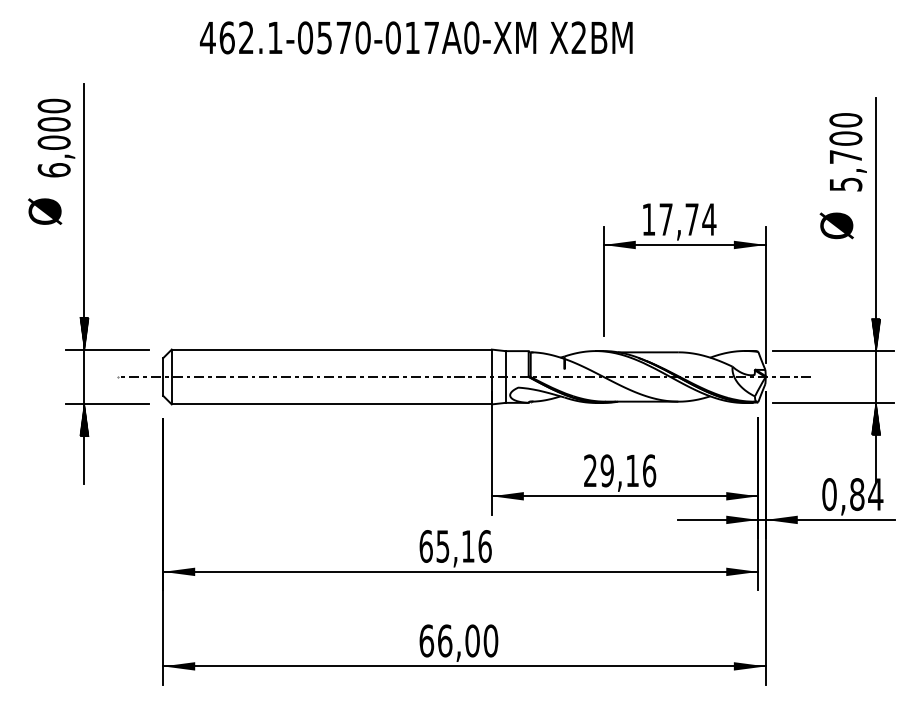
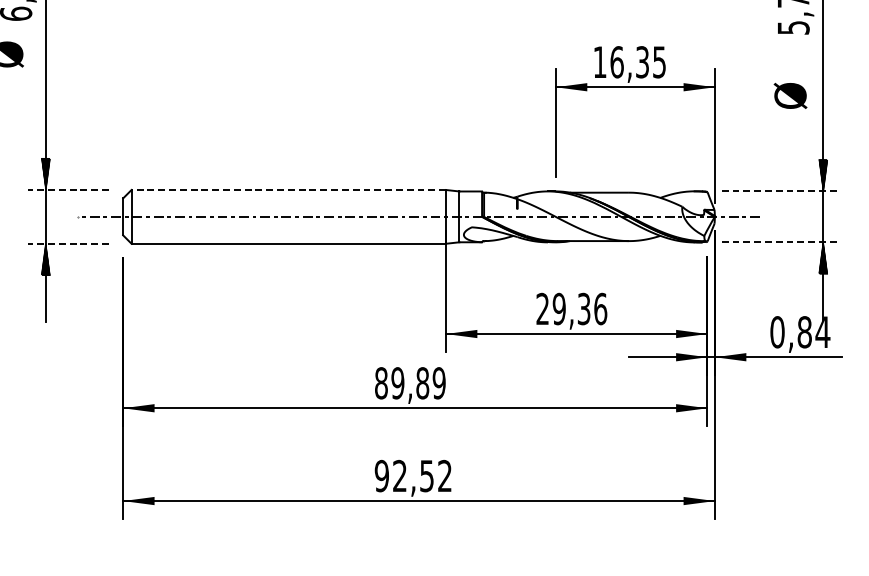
text: (687, 219) -> (638, 62), 17,74 -> 16,35
text: (836, 225) -> (790, 95), moved
line: (106, 349) -> (67, 189), solid -> dashed
line: (331, 349) -> (288, 189), solid -> dashed
line: (833, 350) -> (781, 190), solid -> dashed
line: (833, 403) -> (781, 242), solid -> dashed
line: (106, 404) -> (67, 243), solid -> dashed
text: (632, 470) -> (584, 308), 29,16 -> 29,36
text: (455, 546) -> (410, 383), 65,16 -> 89,89
text: (458, 640) -> (413, 475), 66,00 -> 92,52

